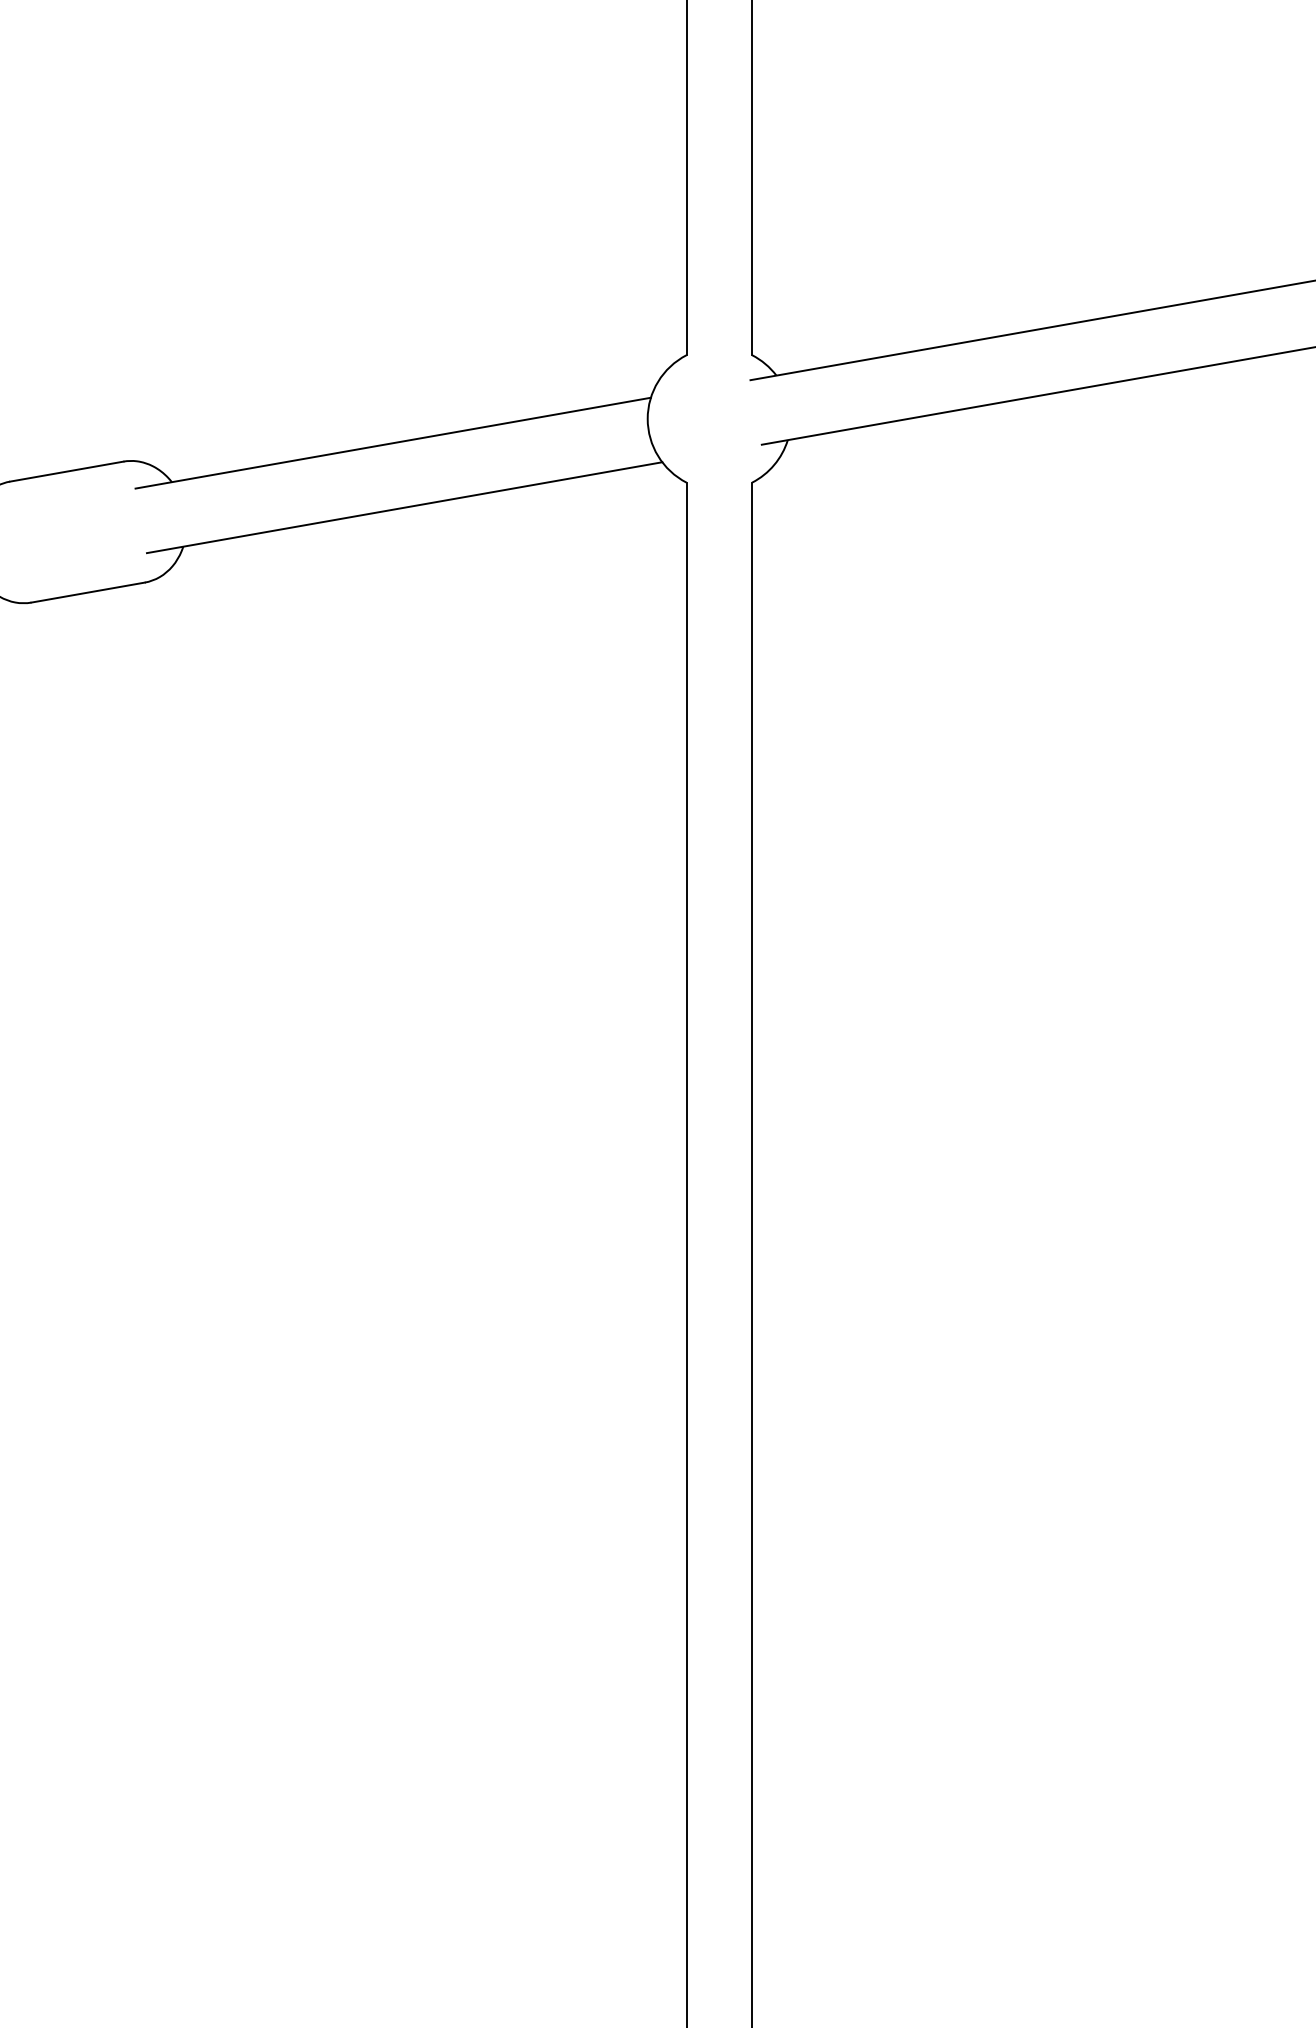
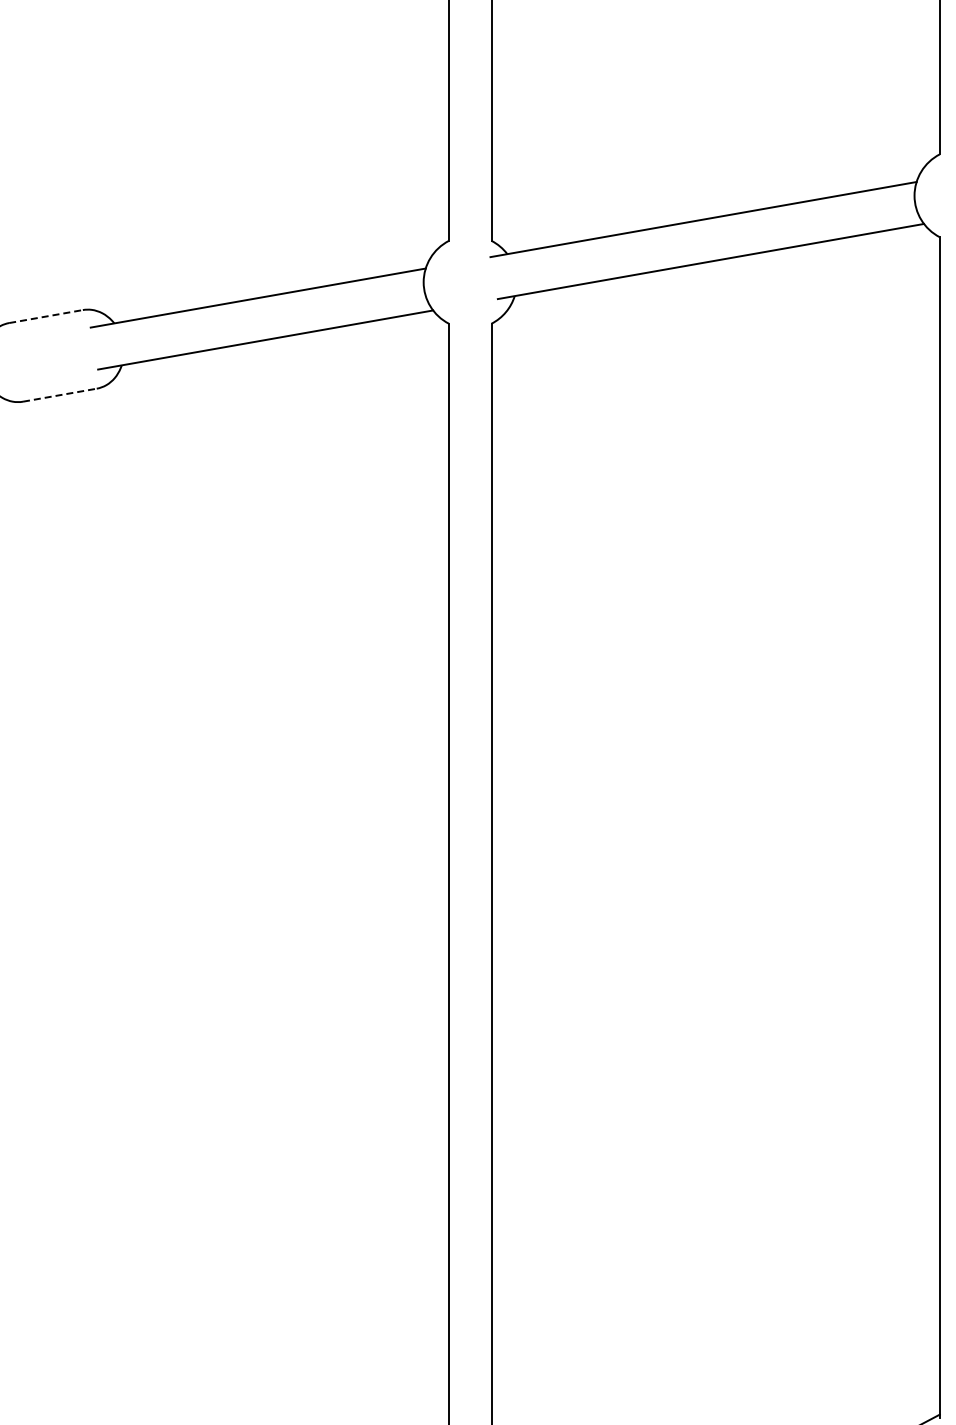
line: (67, 471) -> (46, 316), solid -> dashed
line: (89, 593) -> (60, 395), solid -> dashed

